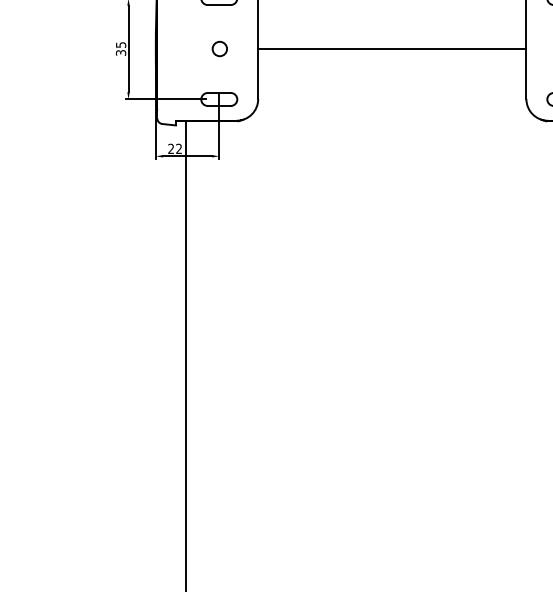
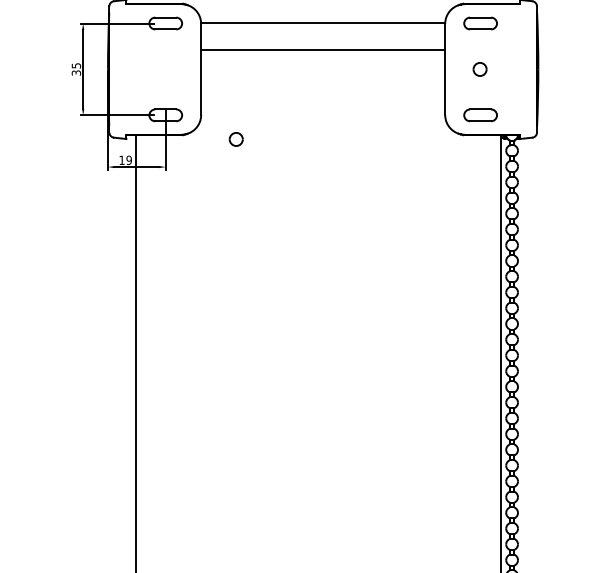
part: (219, 49) -> (235, 139), moved
line: (392, 49) -> (323, 50), moved
text: (175, 147) -> (125, 159), 22 -> 19

